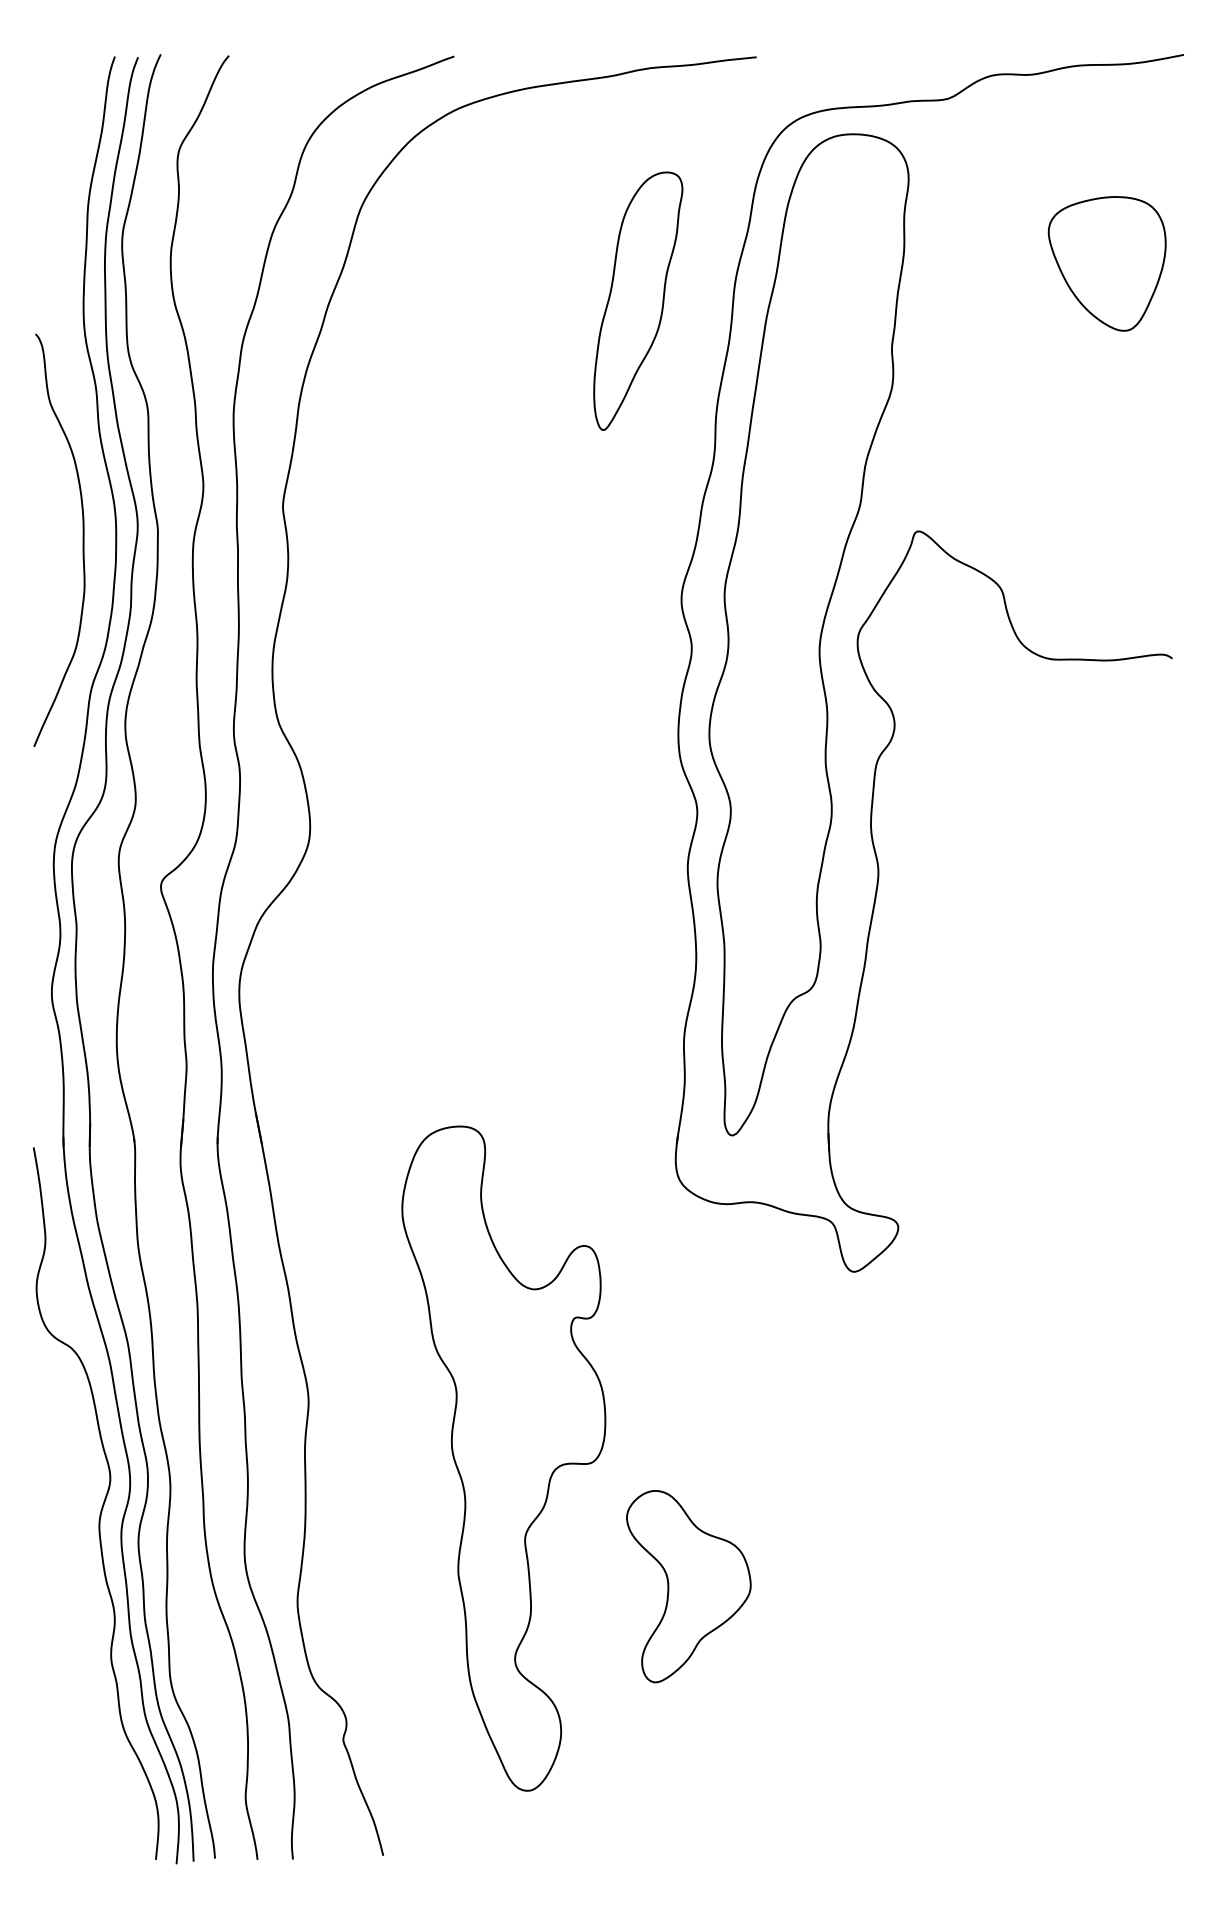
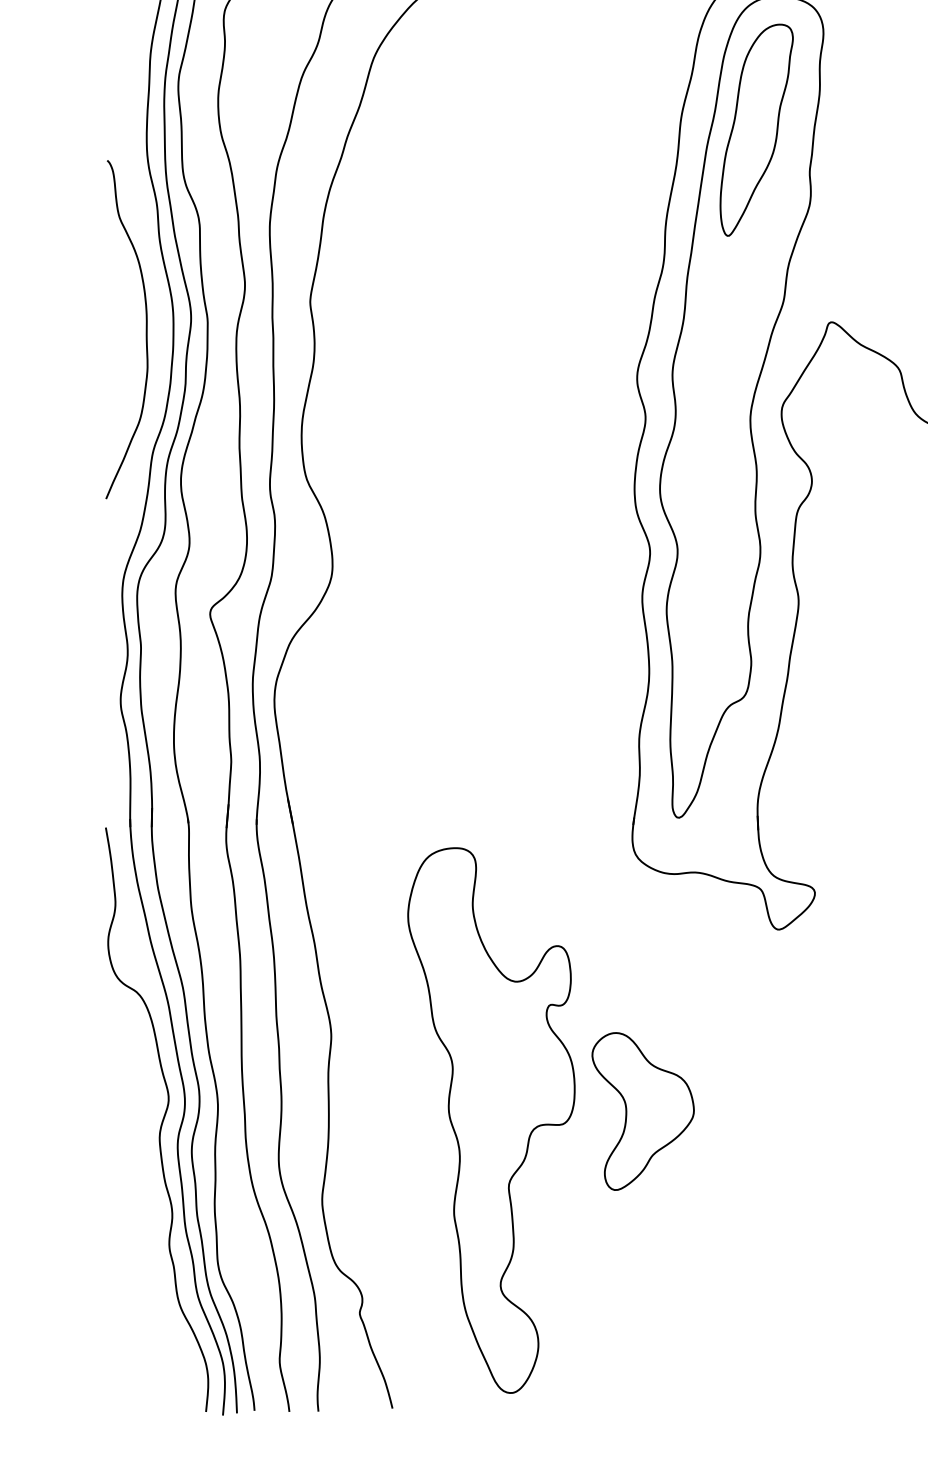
part: (638, 300) -> (756, 129), moved
part: (503, 1458) -> (491, 1120), moved
part: (688, 1586) -> (642, 1111), moved

